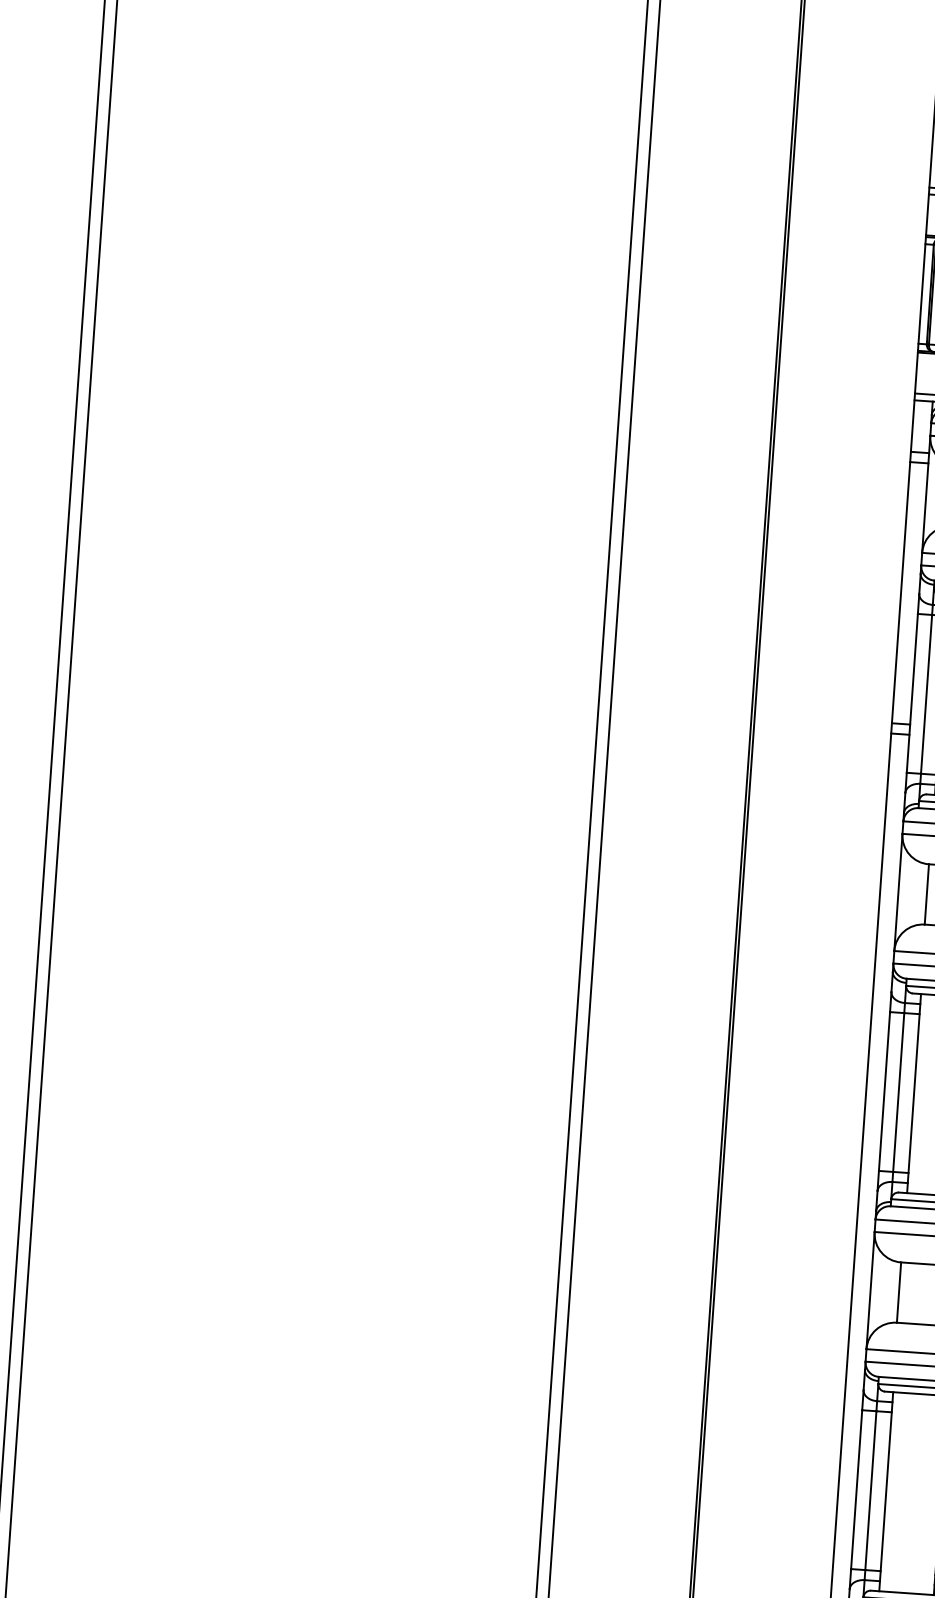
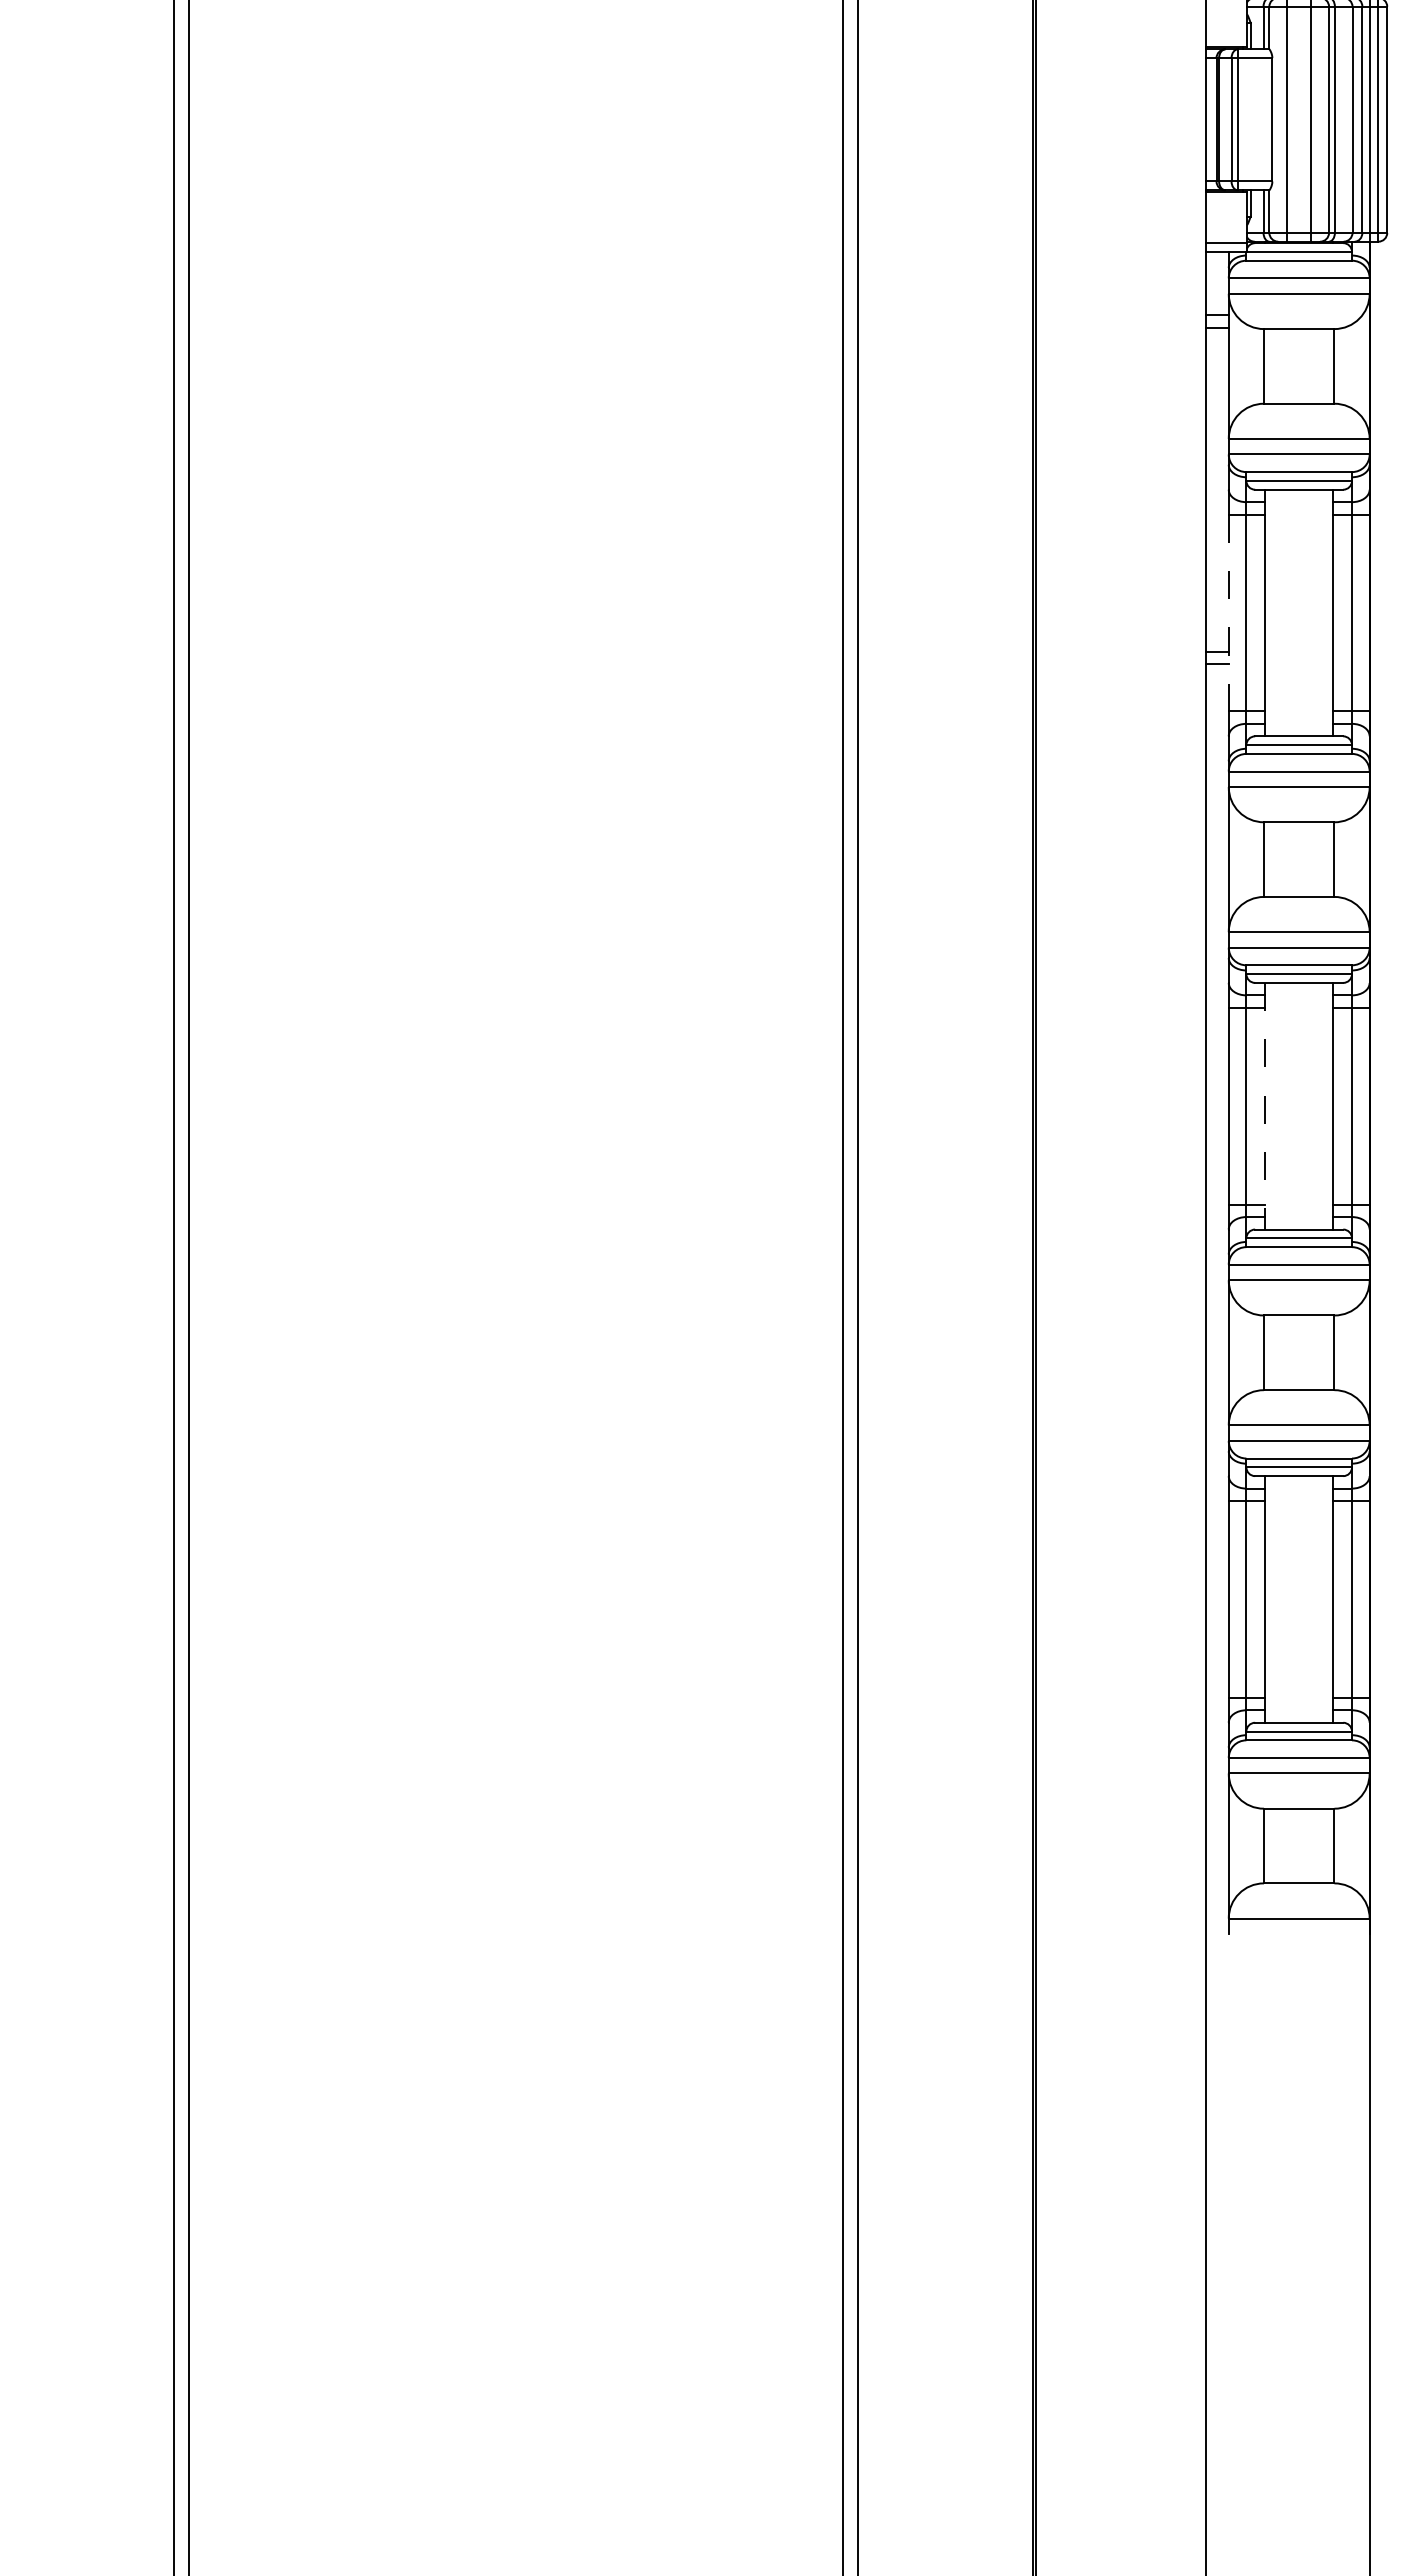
line: (912, 693) -> (1228, 613), solid -> dashed
line: (914, 1093) -> (1265, 1106), solid -> dashed

